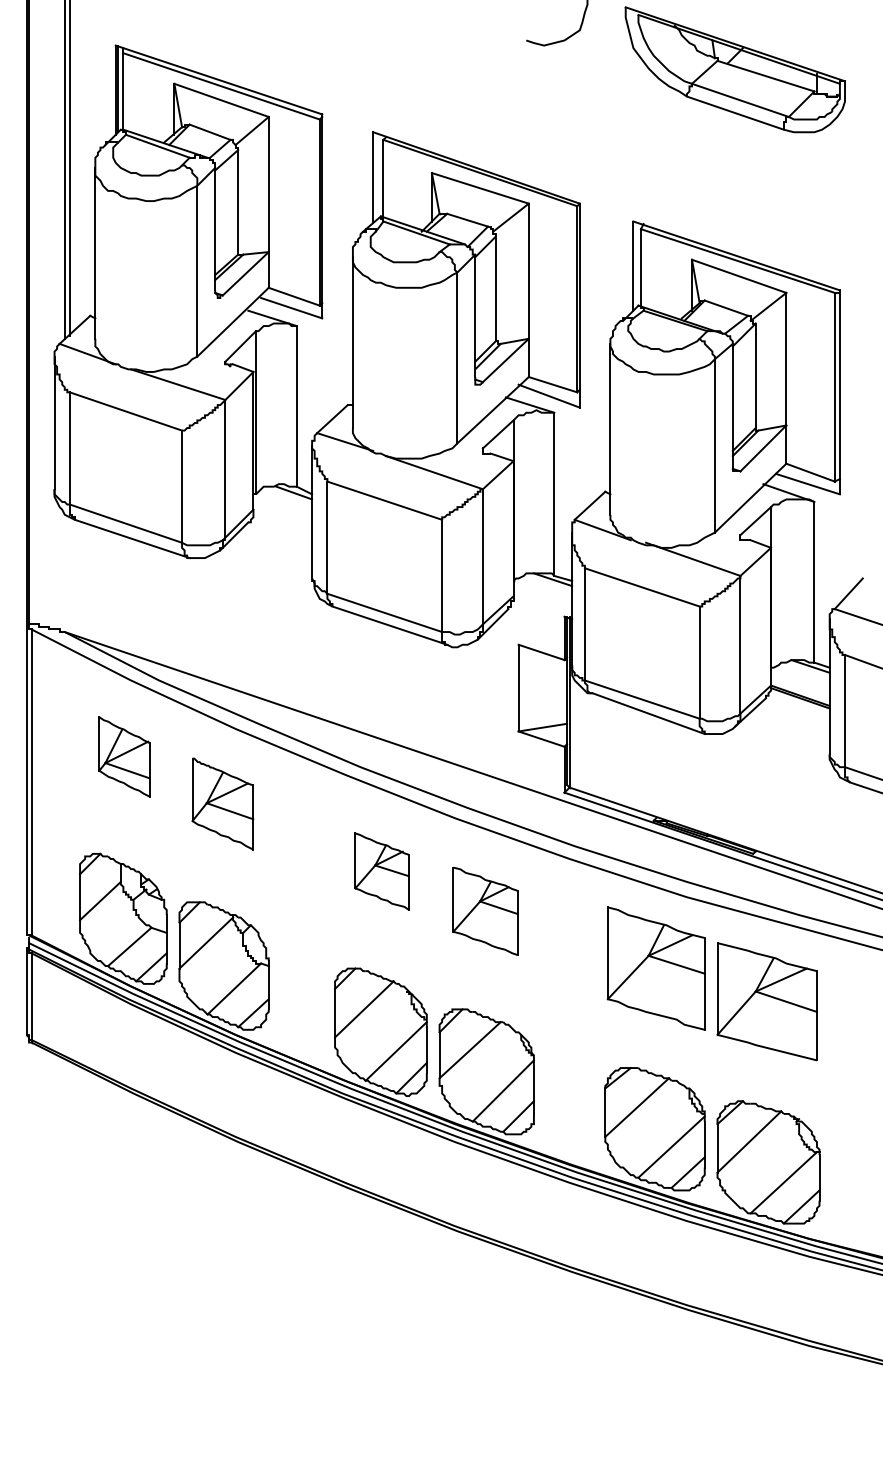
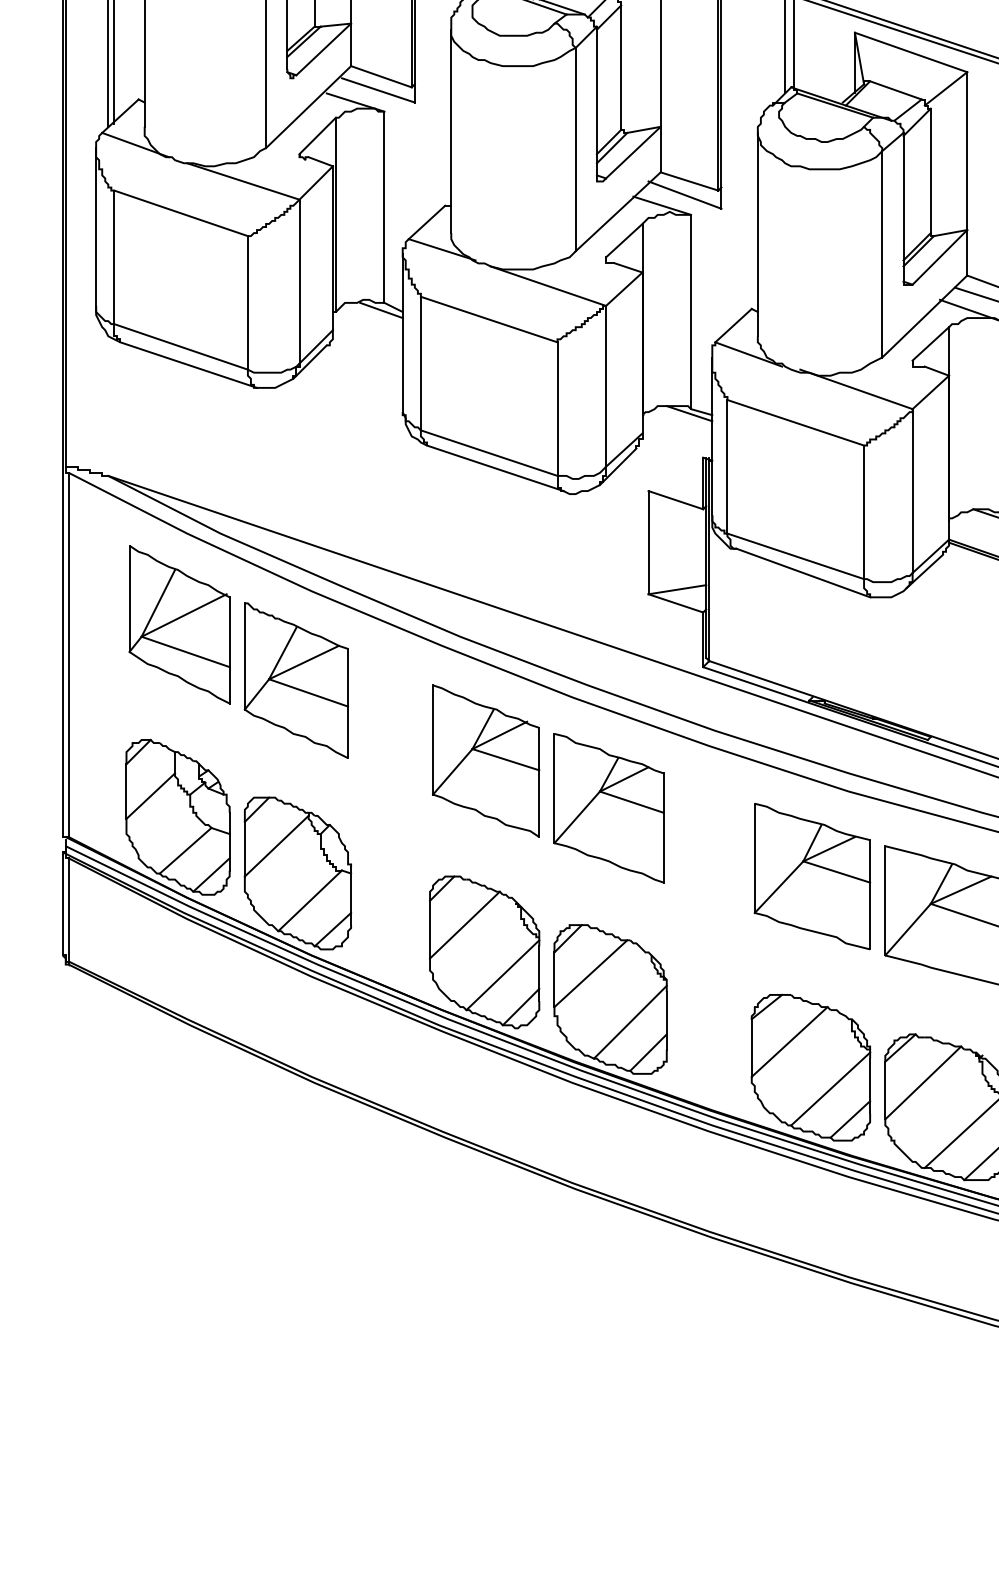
part: (124, 756) -> (179, 624), size x1.67
part: (222, 803) -> (296, 680), size x1.43
part: (381, 871) -> (485, 760), size x1.67
part: (485, 911) -> (609, 808), size x1.43

